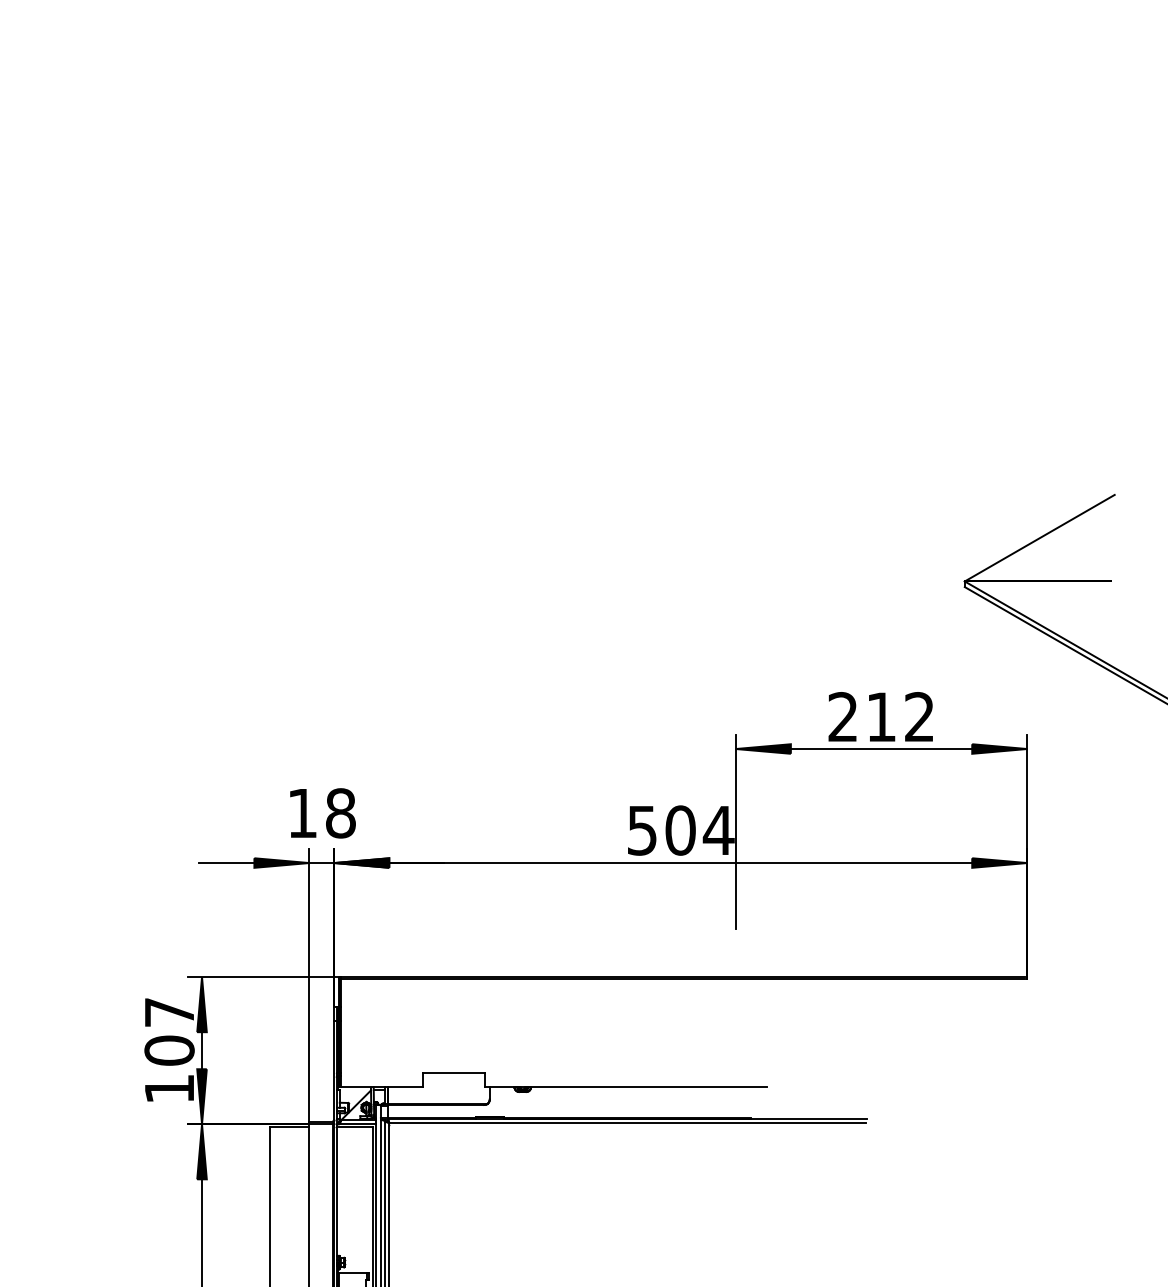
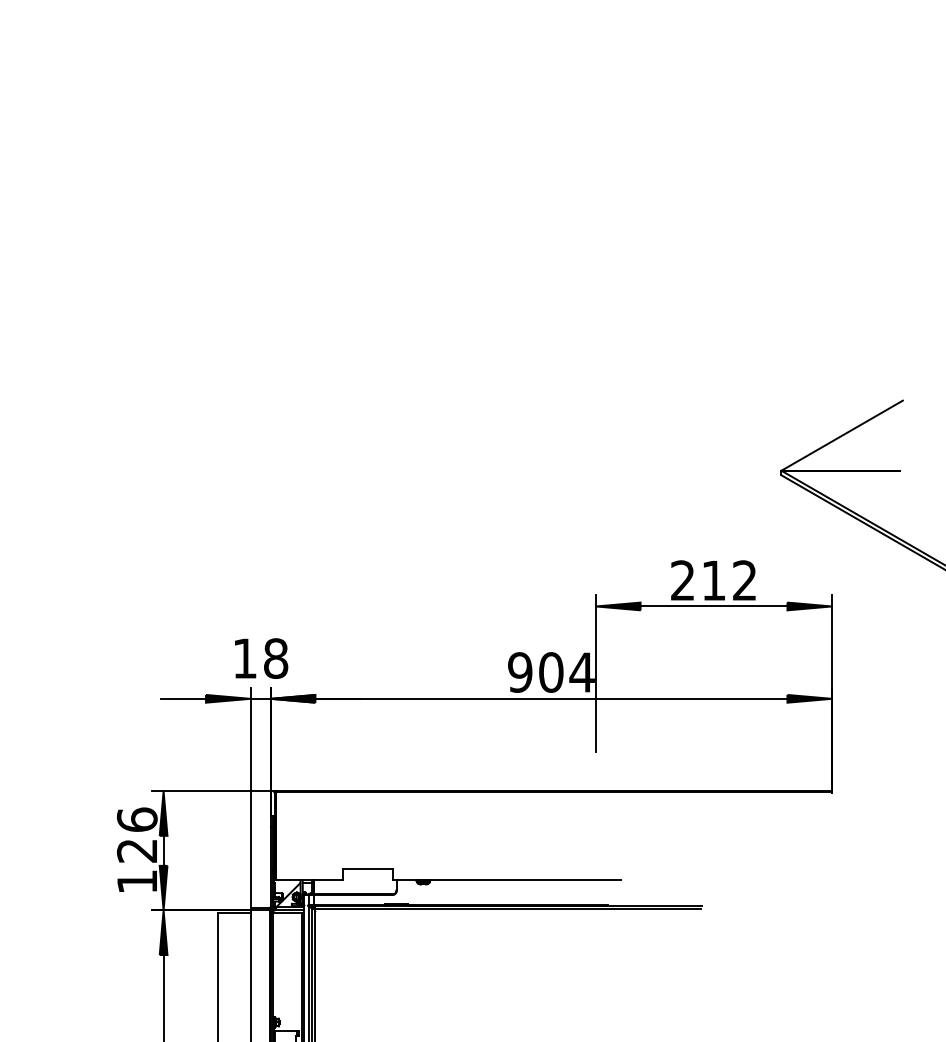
text: (642, 830) -> (520, 672), 504 -> 904
text: (169, 1031) -> (137, 835), 107 -> 126

